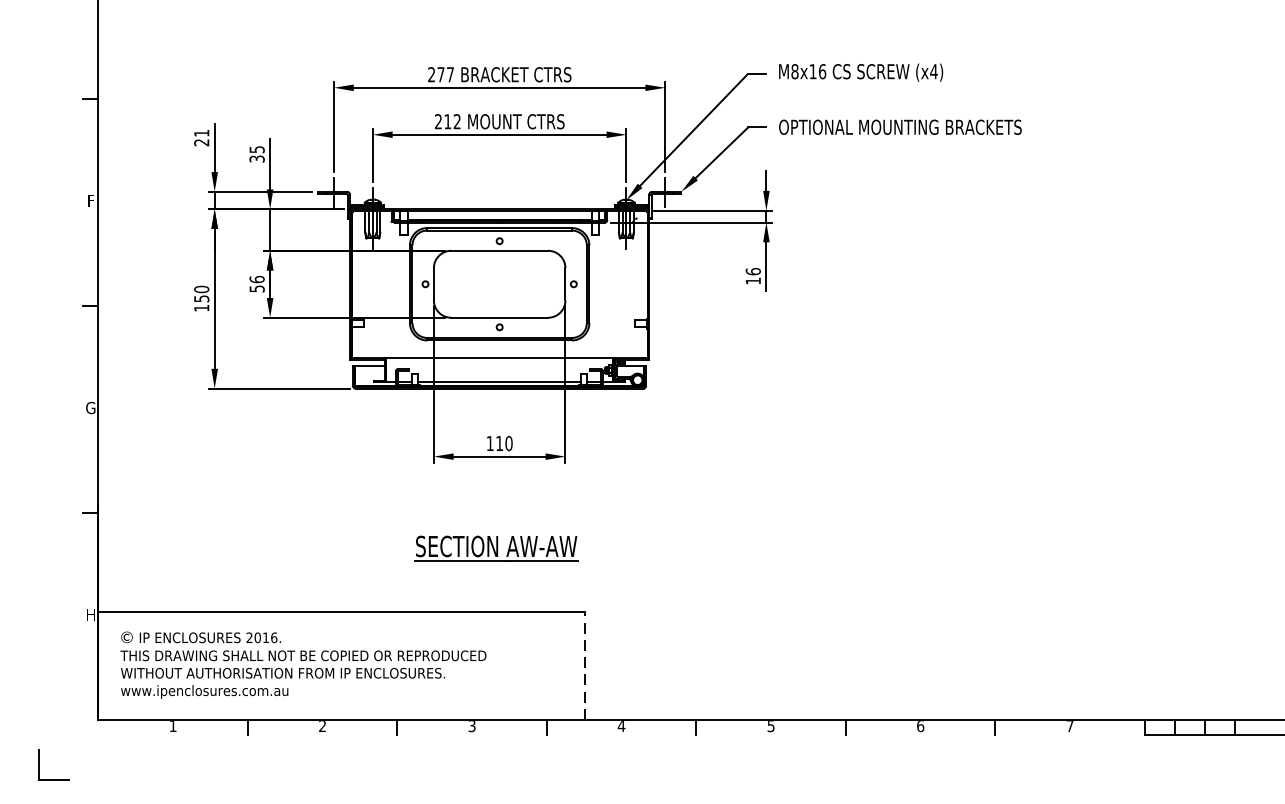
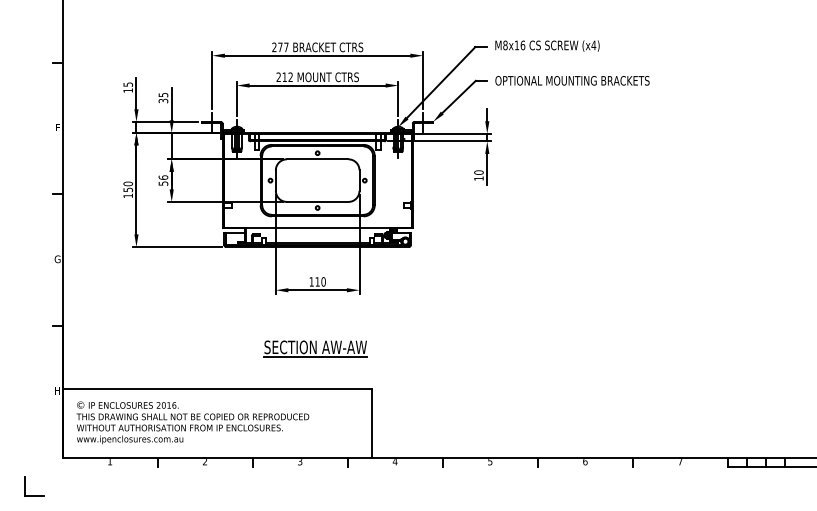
text: (202, 137) -> (128, 87), 21 -> 15
text: (752, 271) -> (478, 172), 16 -> 10
line: (584, 666) -> (371, 423), dashed -> solid

